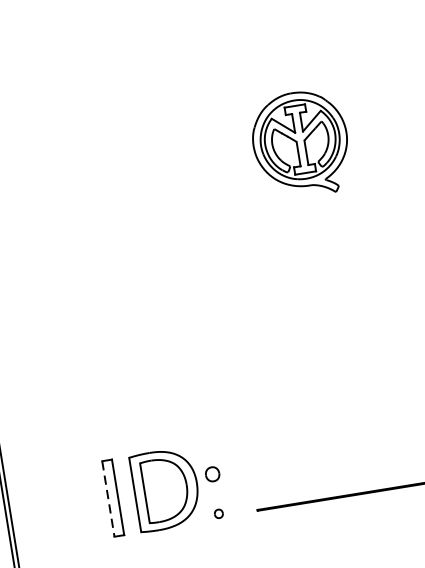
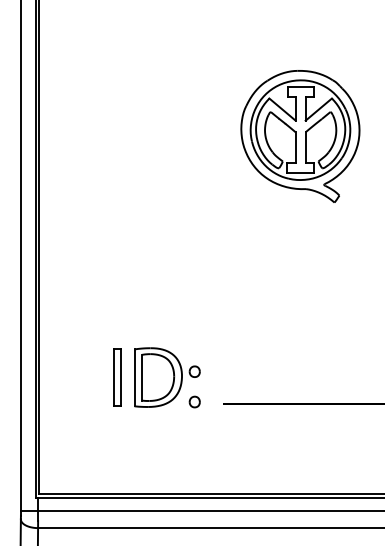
part: (300, 144) -> (300, 136), size x1.67
line: (108, 498) -> (114, 377), dashed -> solid
part: (218, 513) -> (194, 401), size x1.67

